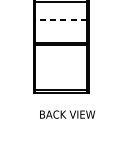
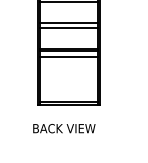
line: (60, 19) -> (68, 22), dashed -> solid
line: (61, 25) -> (69, 28), added
line: (61, 50) -> (69, 57), added
text: (67, 114) -> (64, 128), moved

